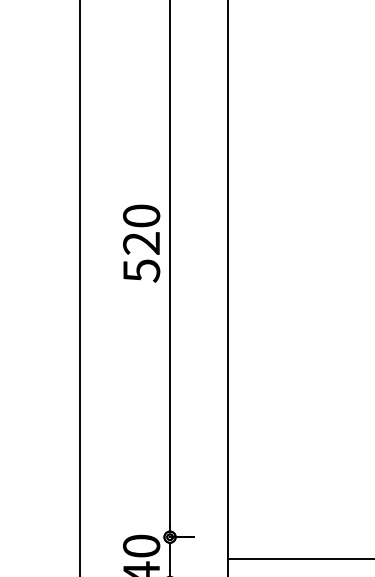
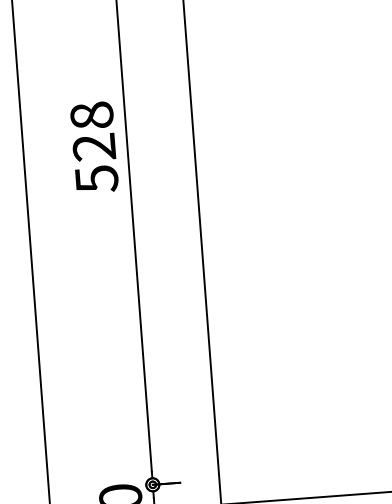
text: (141, 215) -> (91, 115), 520 -> 528

